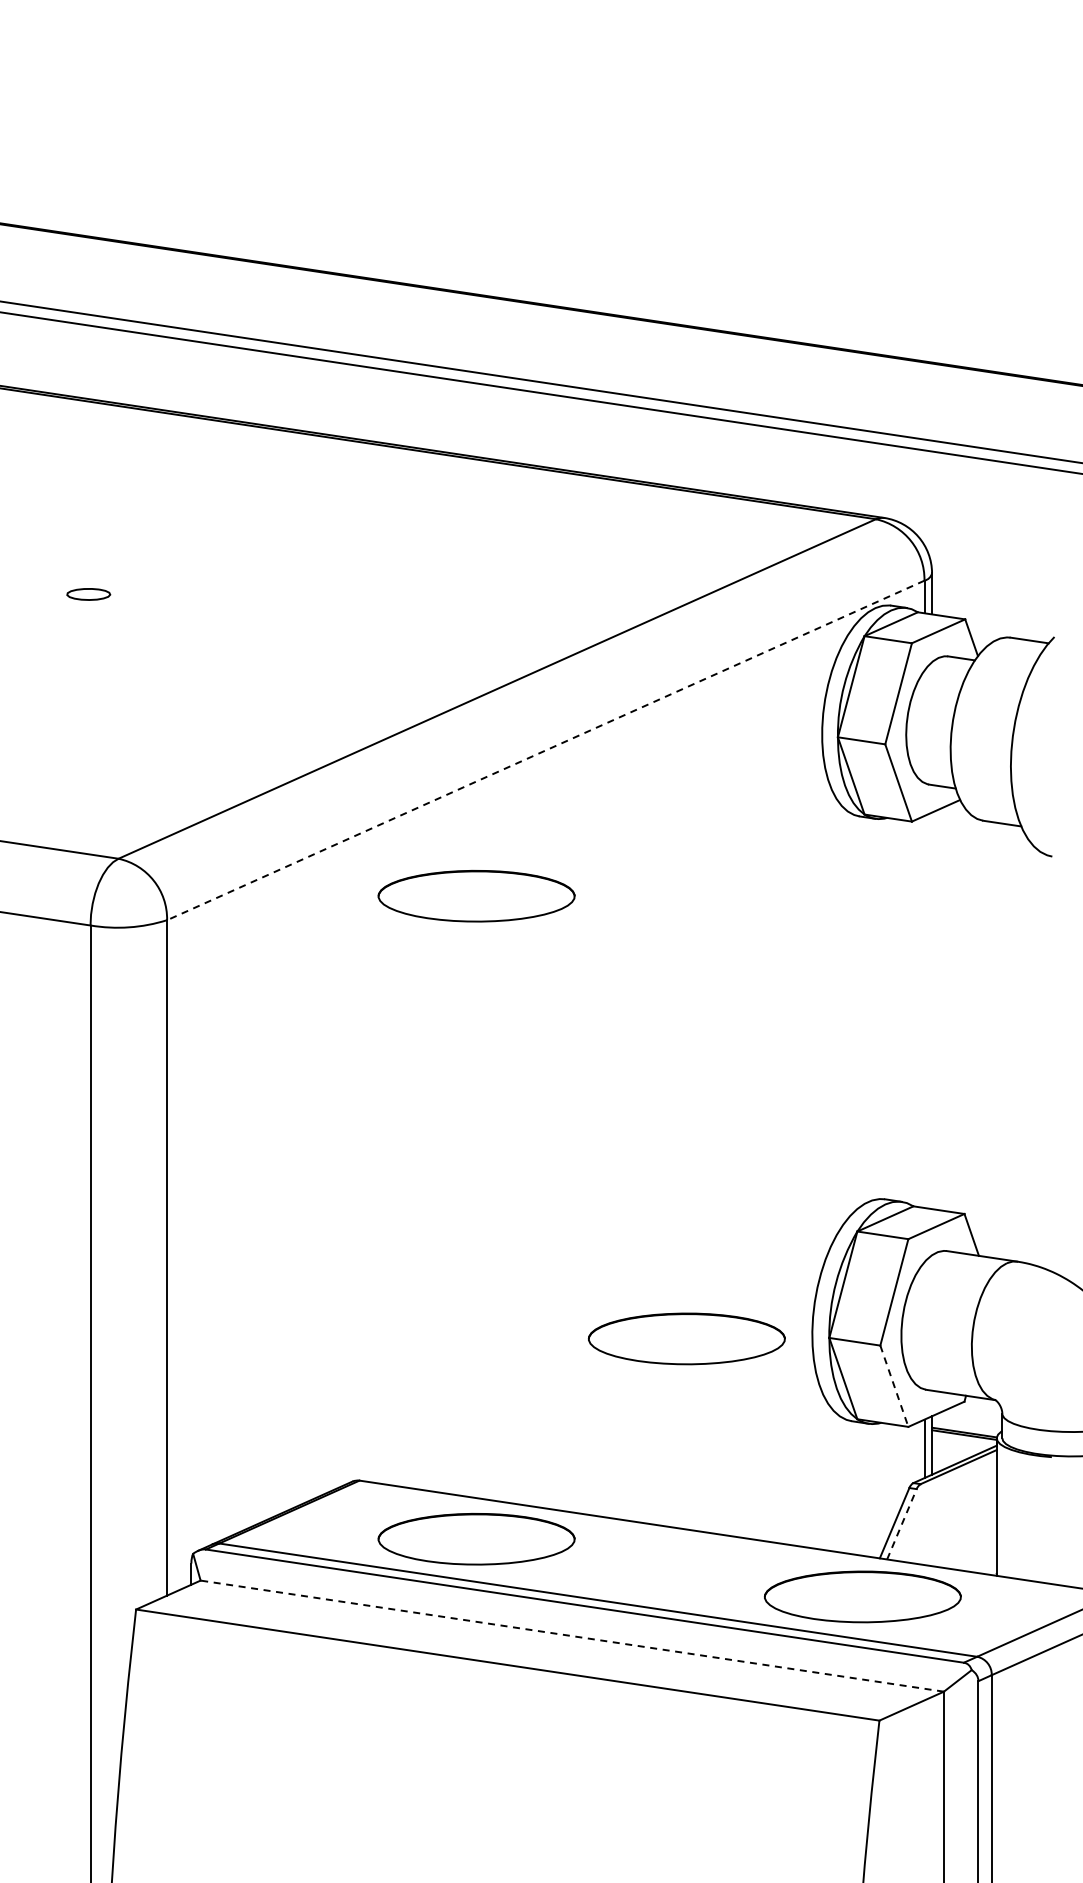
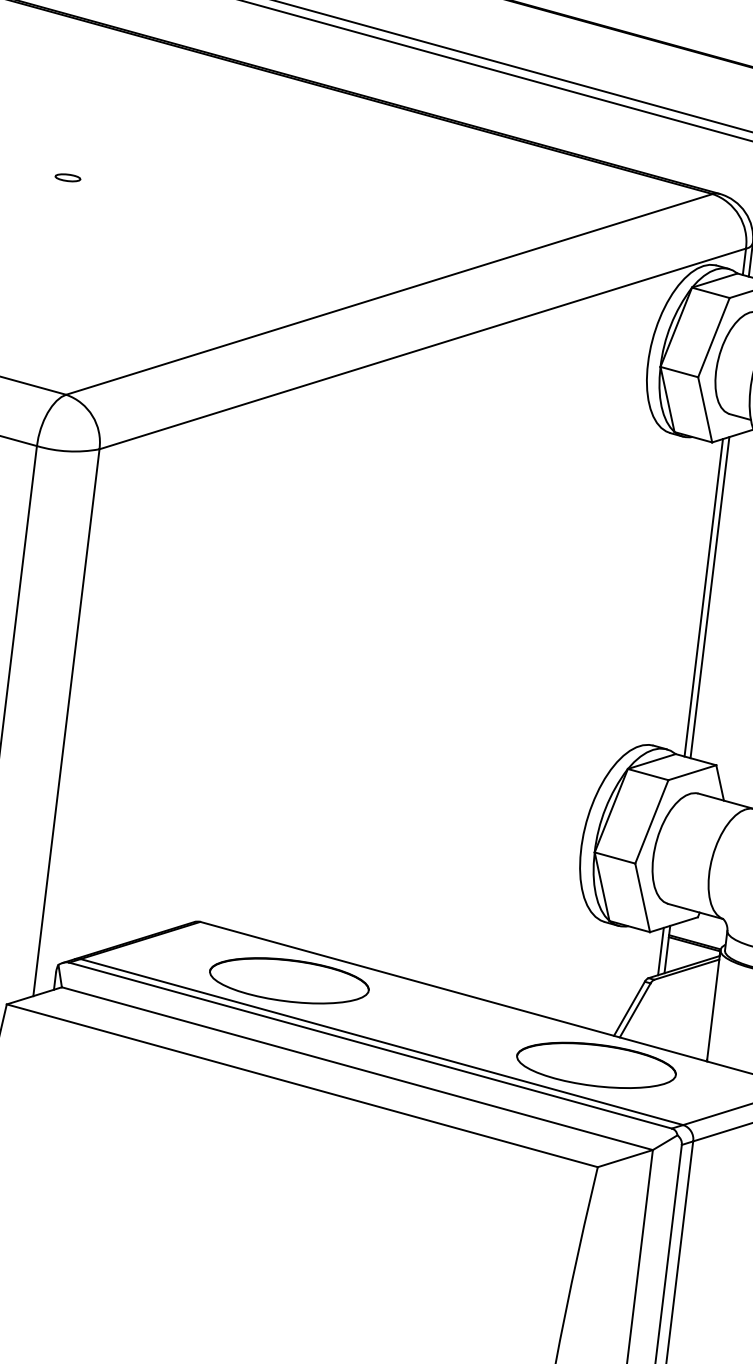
part: (88, 594) -> (67, 177), size x0.71
line: (545, 750) -> (422, 348), dashed -> solid
part: (476, 896) -> (352, 460), removed
line: (932, 1010) -> (710, 597), added
line: (924, 1011) -> (703, 597), added
part: (686, 1338) -> (479, 838), removed
line: (894, 1386) -> (642, 898), dashed -> solid
line: (902, 1523) -> (635, 1009), dashed -> solid
line: (572, 1636) -> (357, 1068), dashed -> solid

